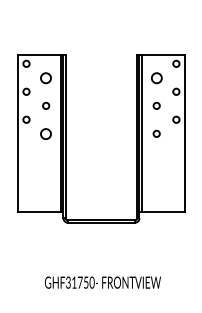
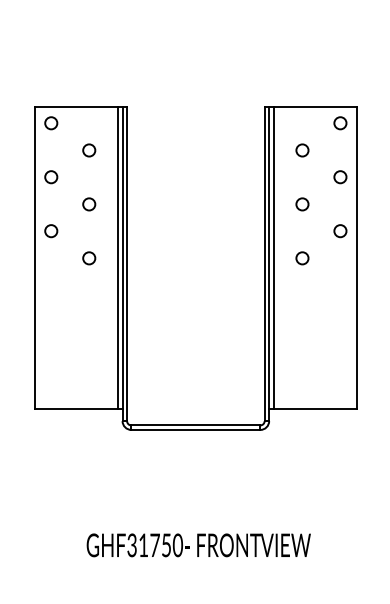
circle: (46, 77) -> (89, 149), size x0.62
circle: (156, 77) -> (302, 149), size x0.62
circle: (46, 133) -> (89, 257), size x0.62

